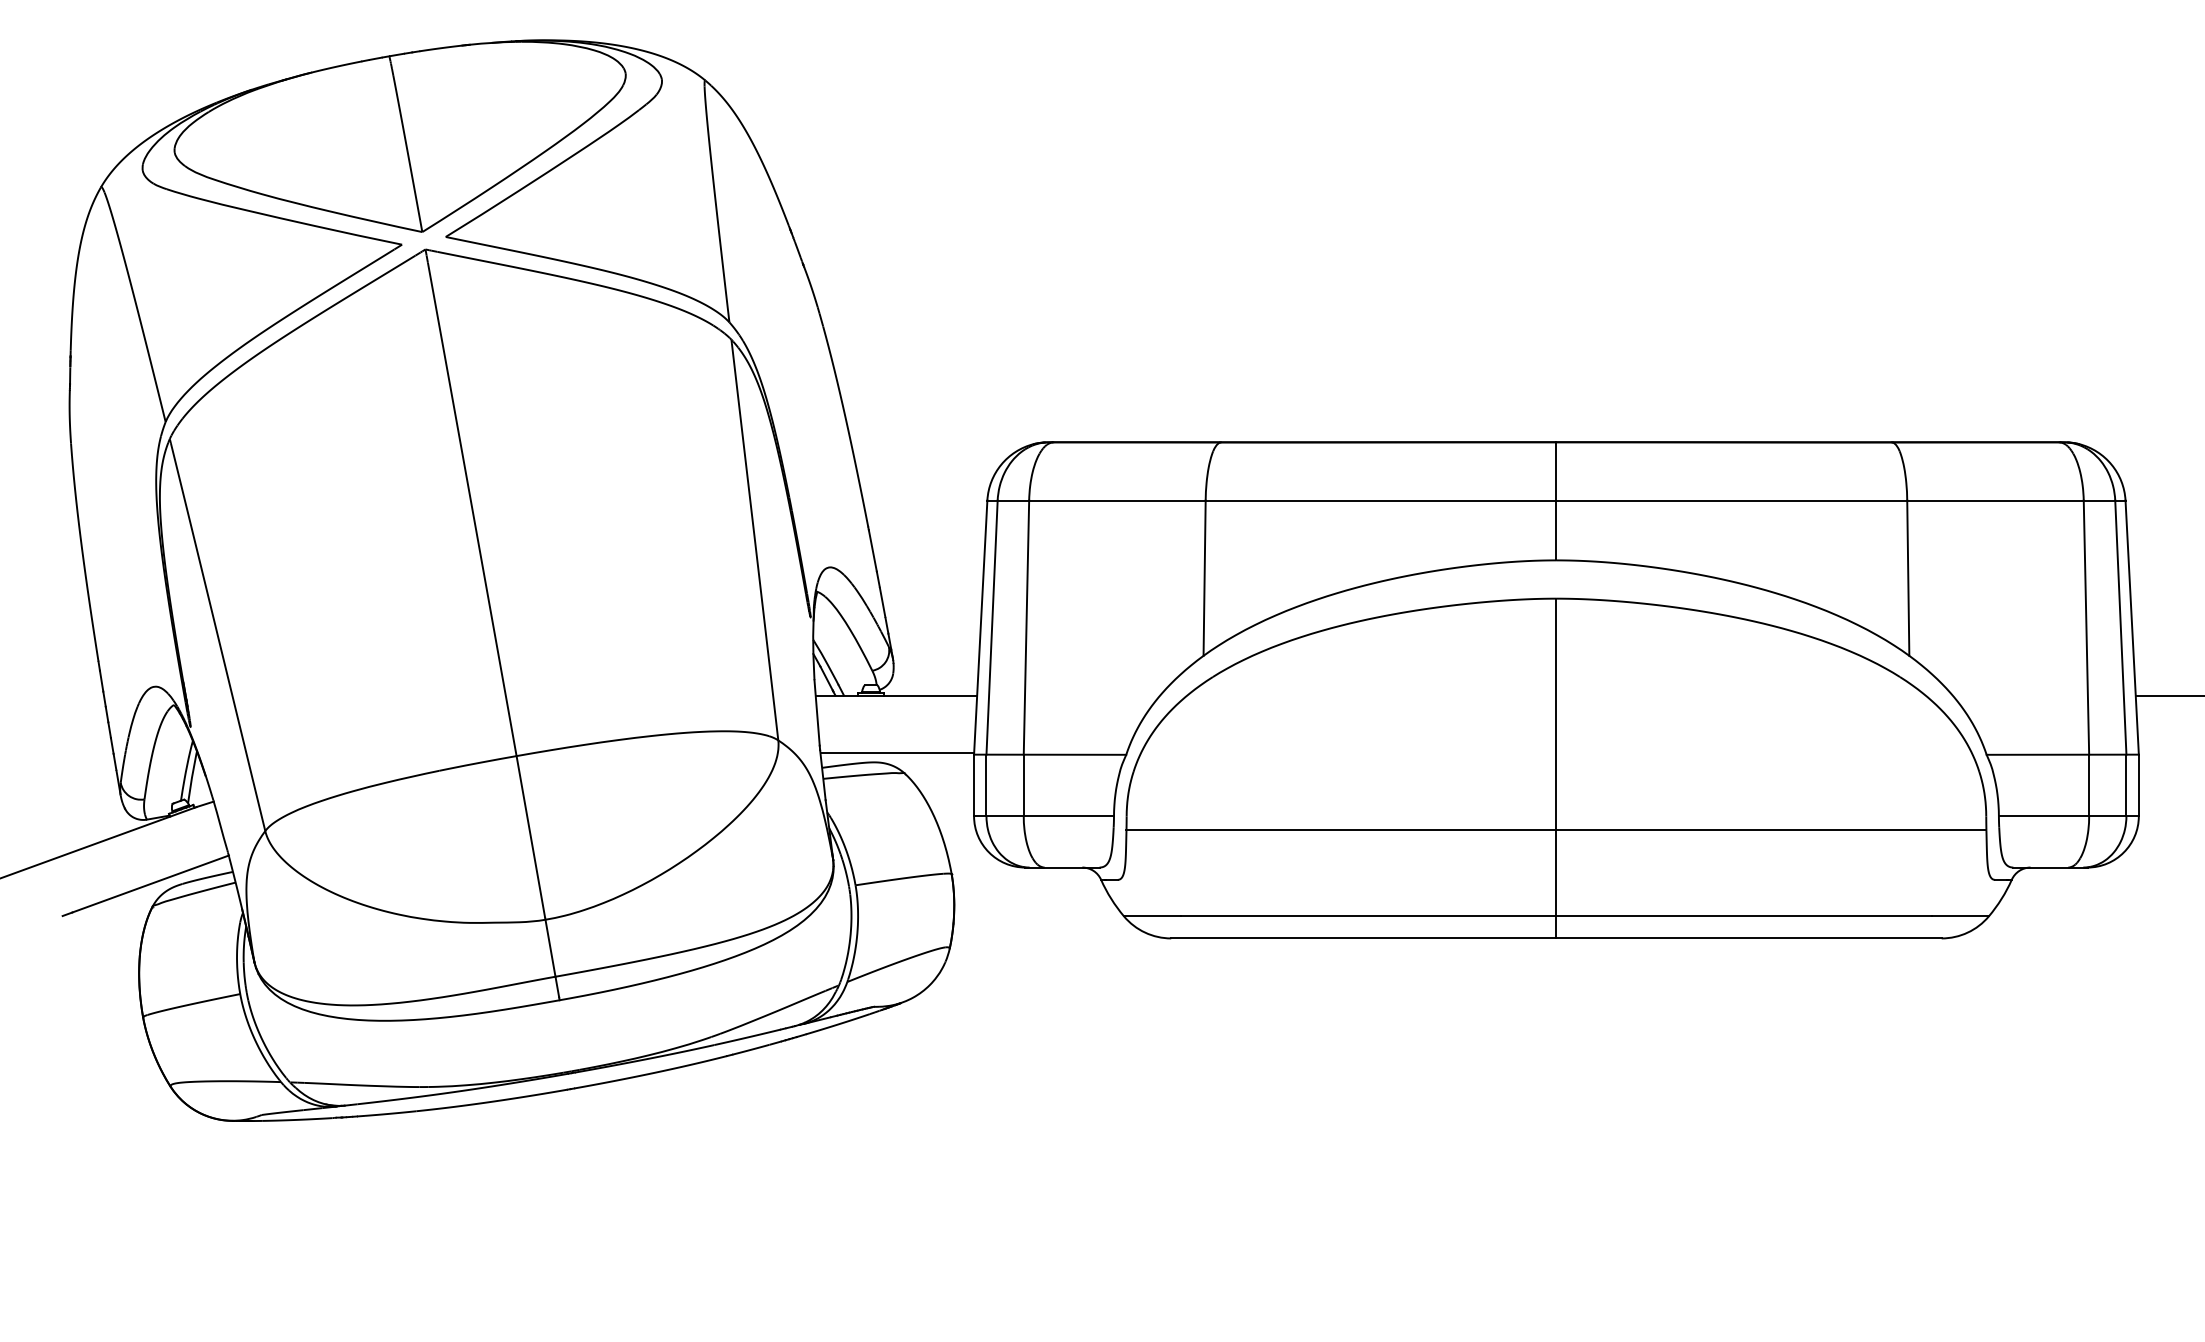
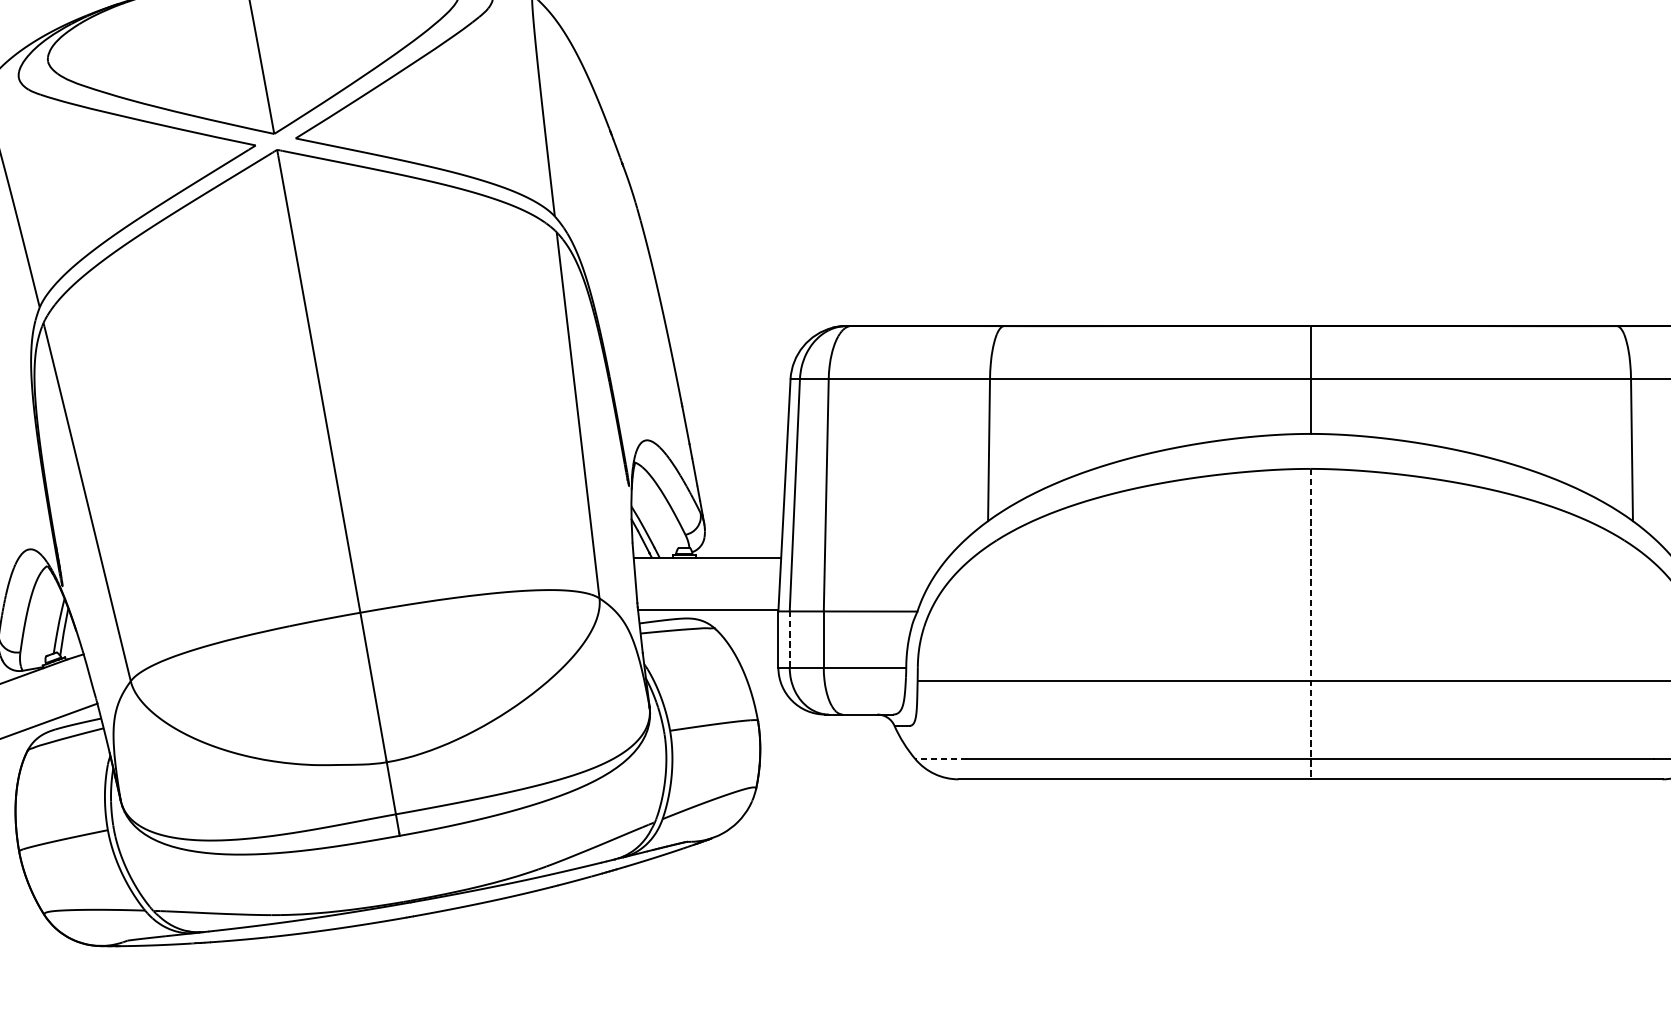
line: (1556, 768) -> (1310, 624), solid -> dashed
line: (986, 785) -> (789, 639), solid -> dashed
line: (1151, 916) -> (940, 759), solid -> dashed

